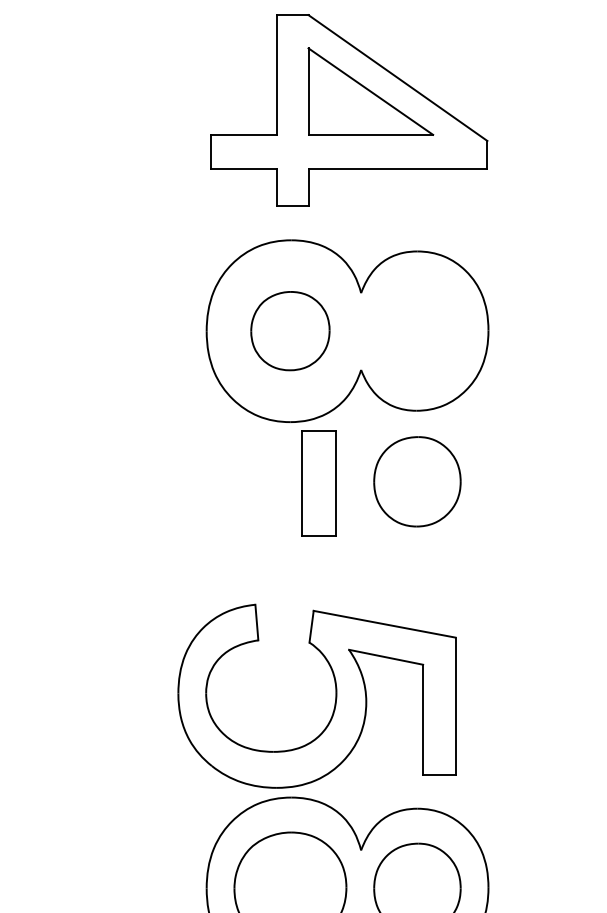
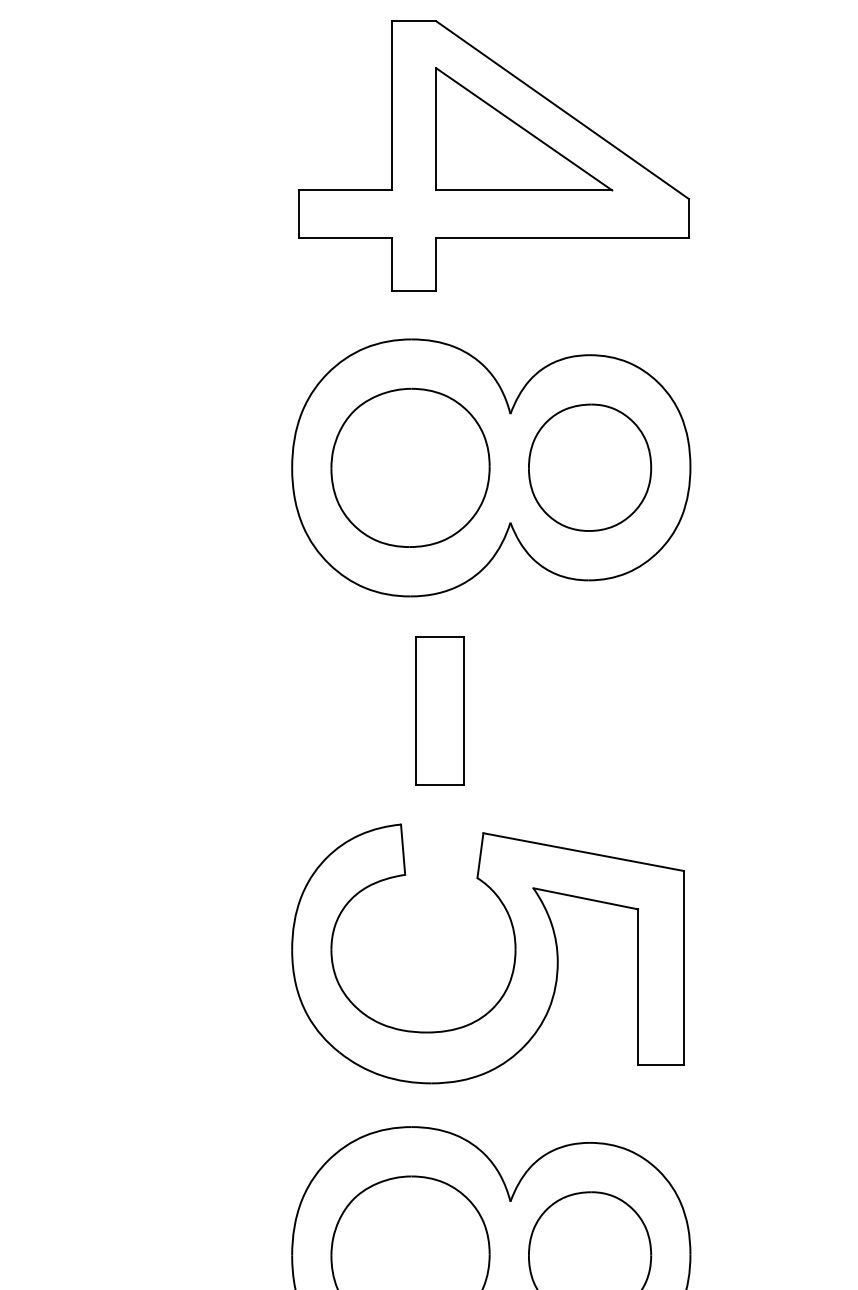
part: (290, 330) -> (410, 467), size x1.43
part: (417, 481) -> (590, 467), moved
part: (318, 483) -> (439, 710), moved
part: (335, 695) -> (514, 953), moved

